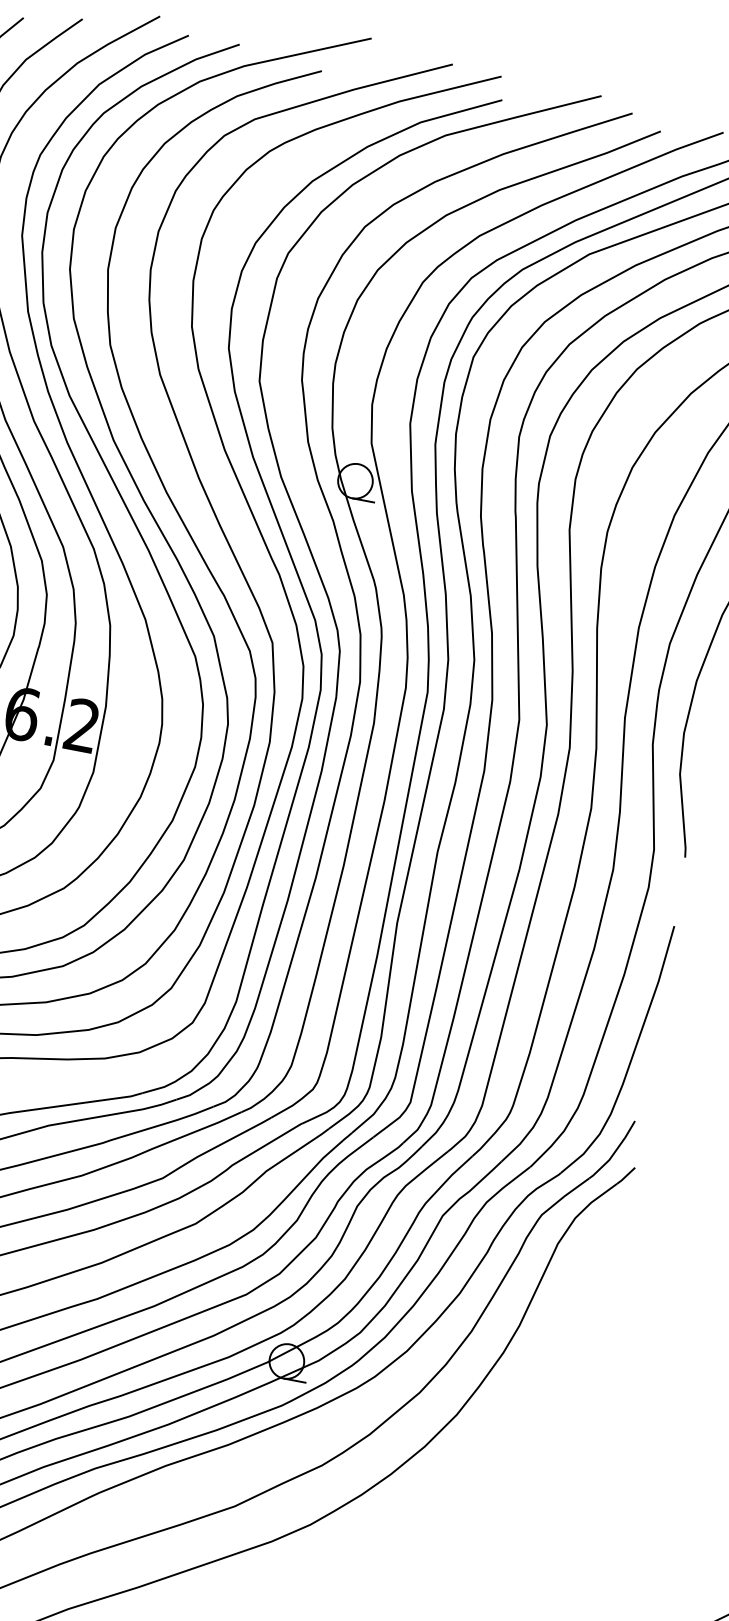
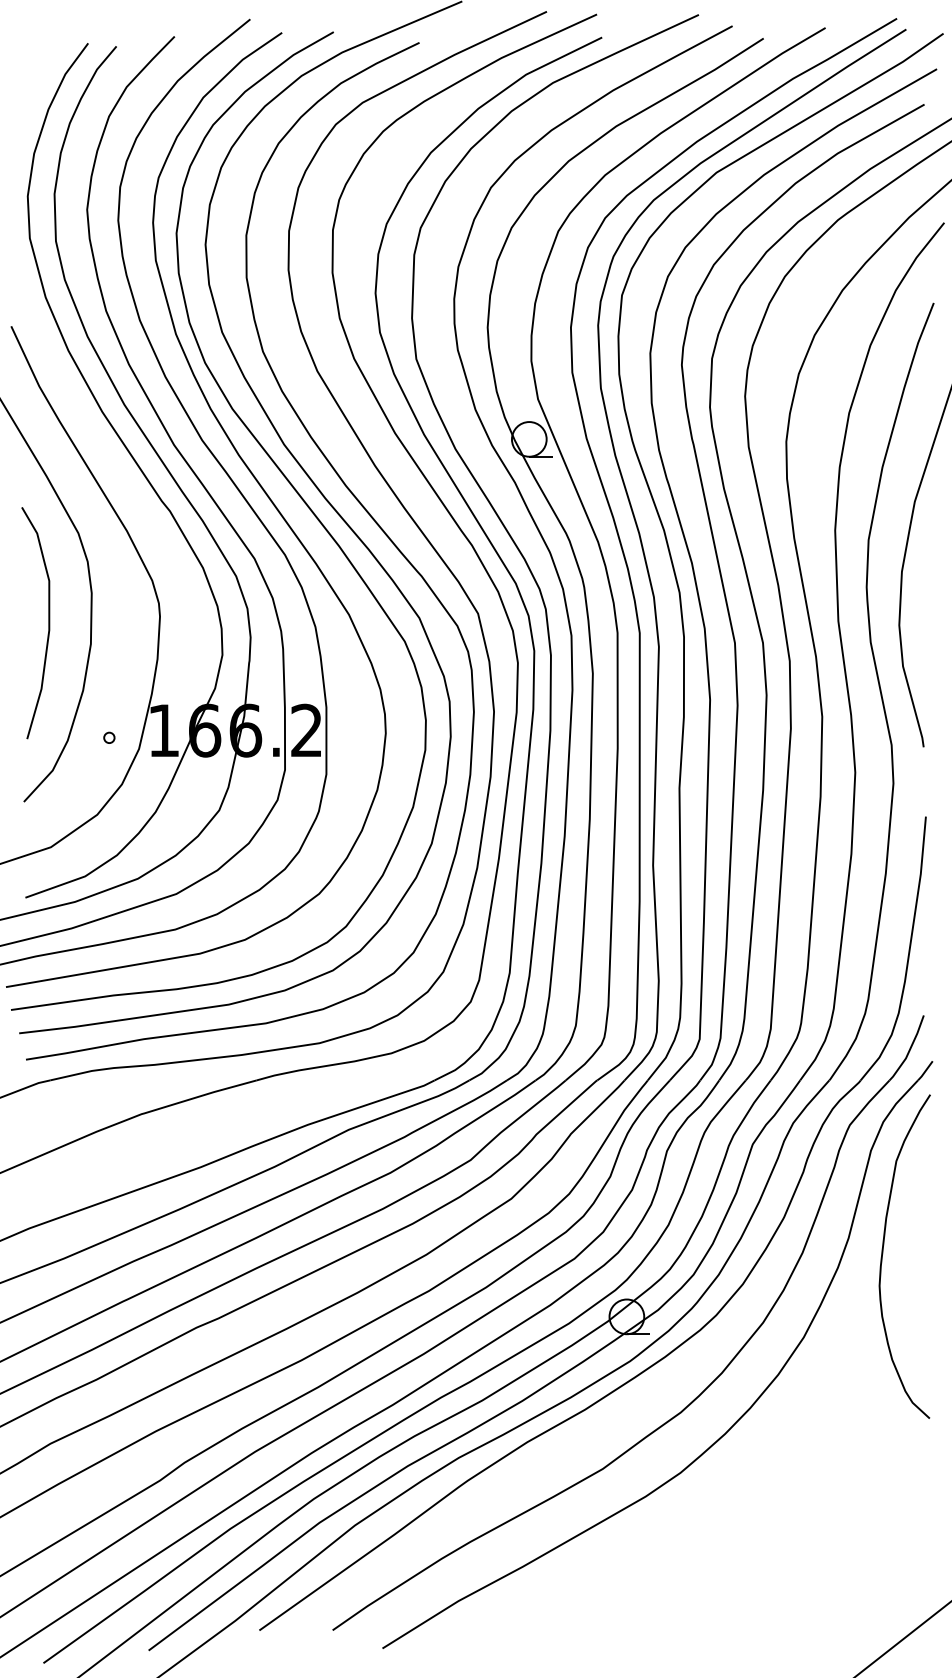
curve: (550, 1347) -> (883, 1253), added

